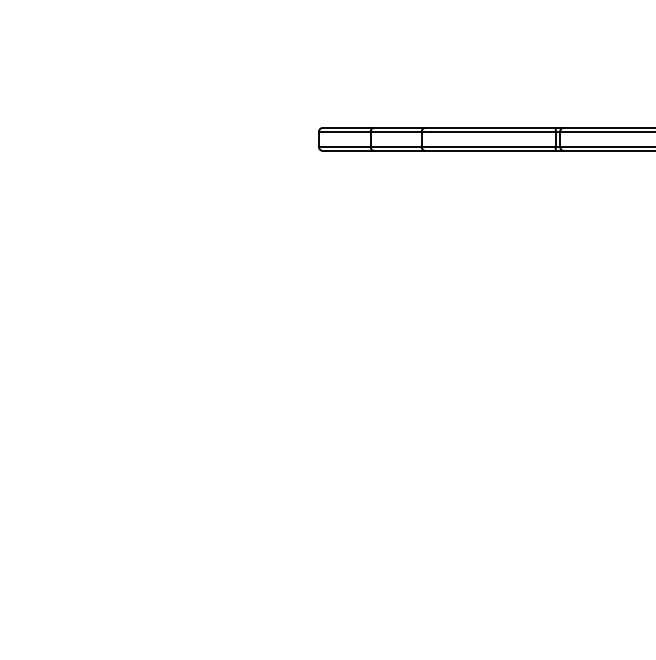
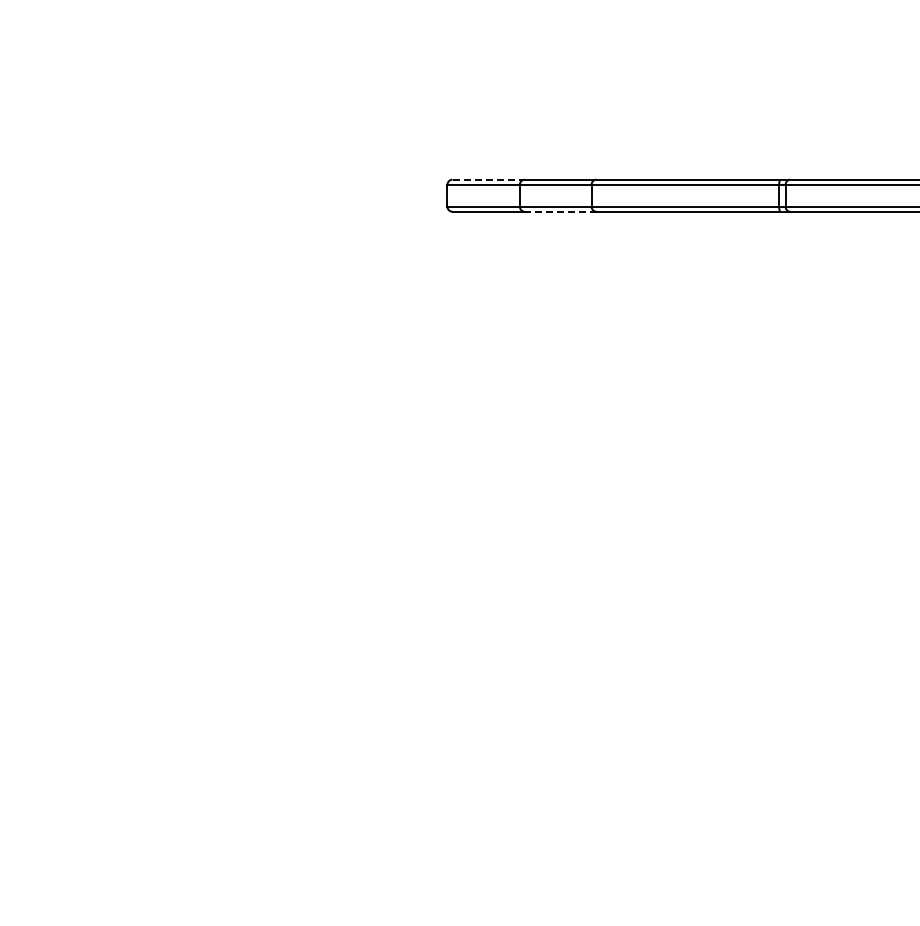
line: (349, 127) -> (489, 179), solid -> dashed
line: (399, 150) -> (560, 211), solid -> dashed

